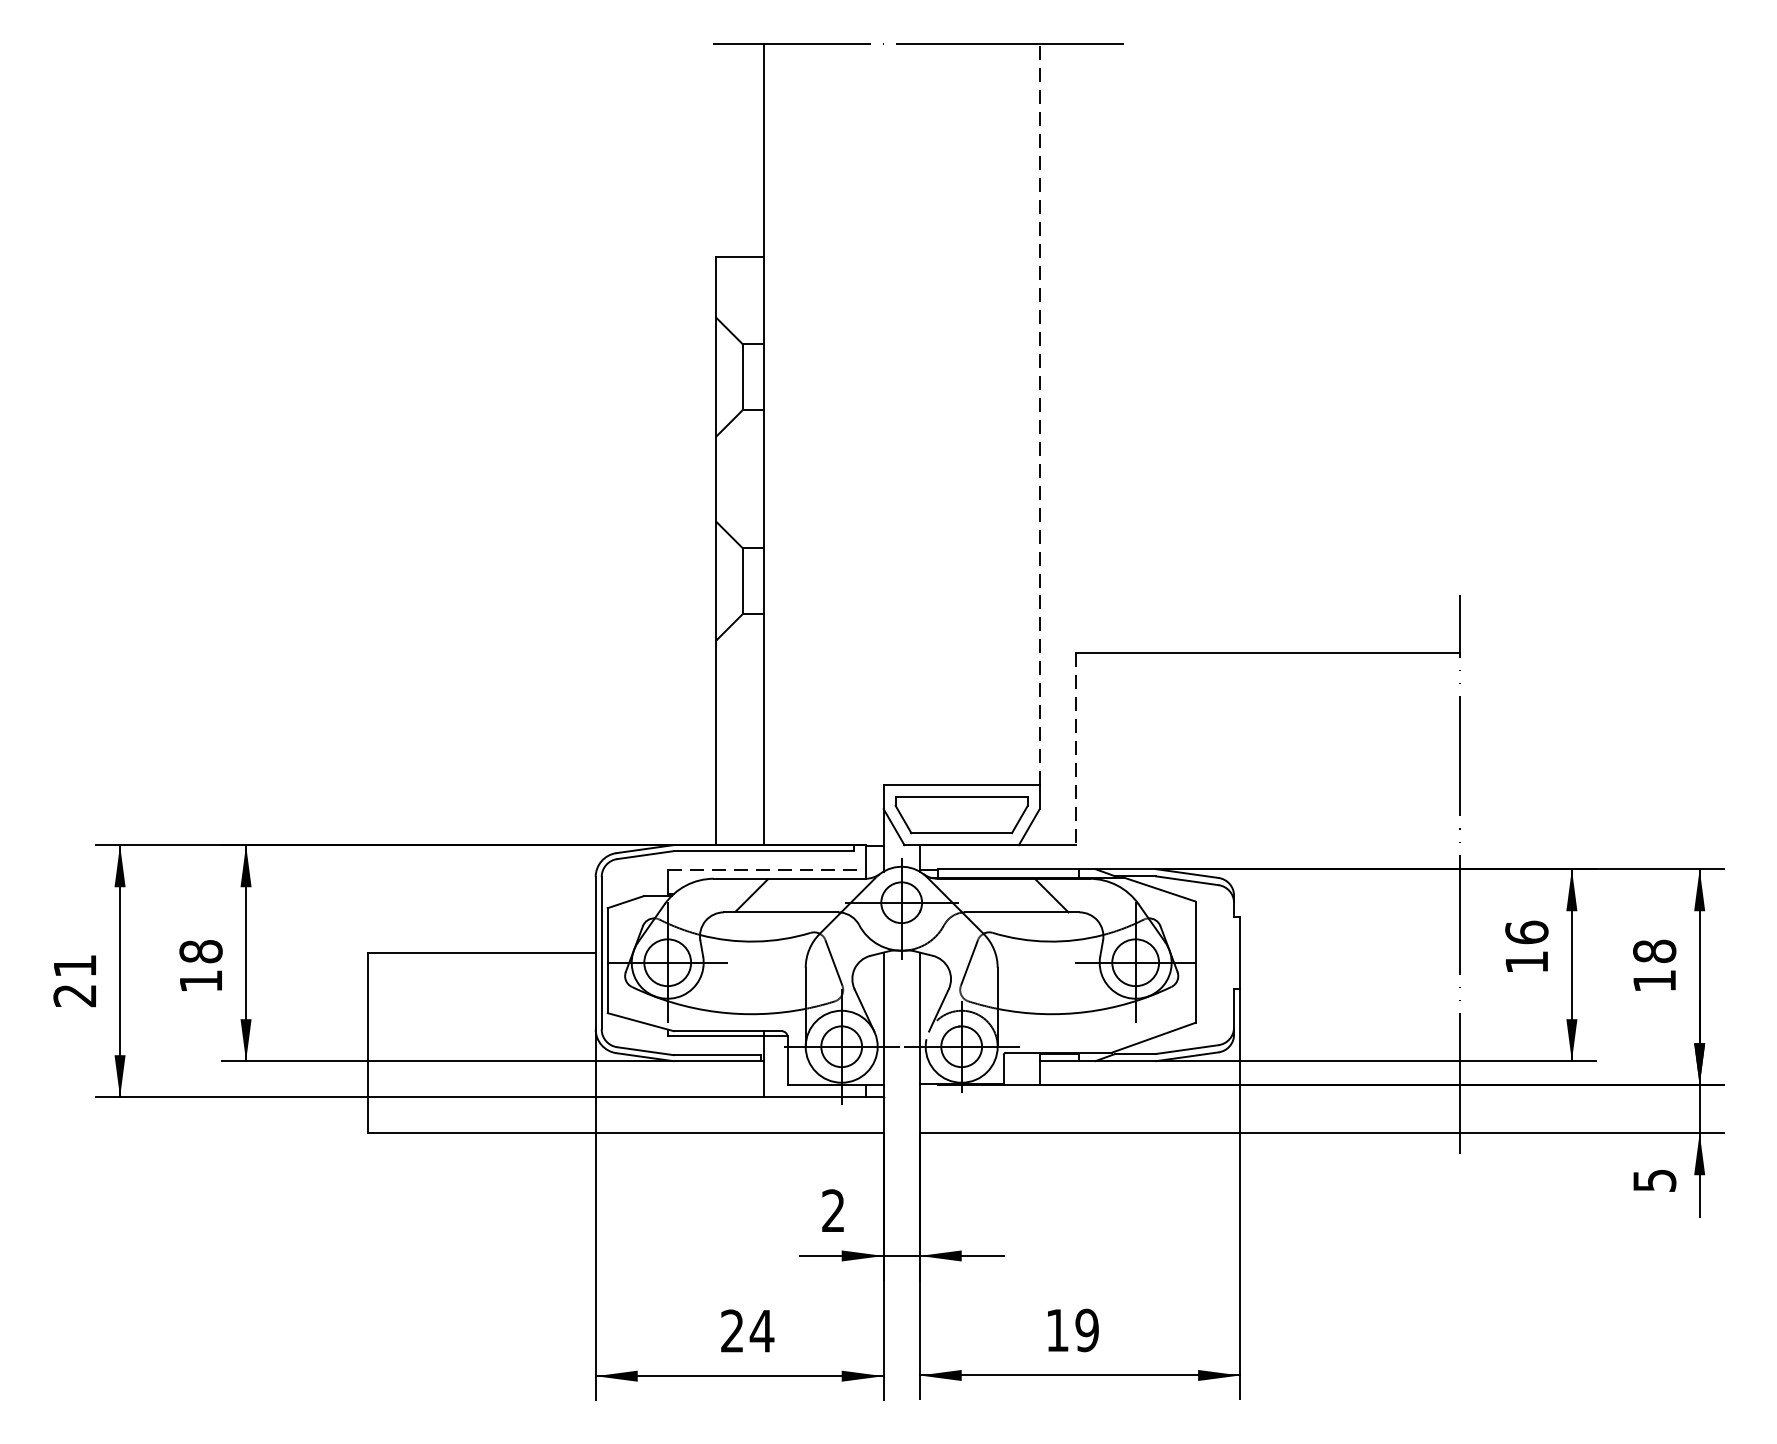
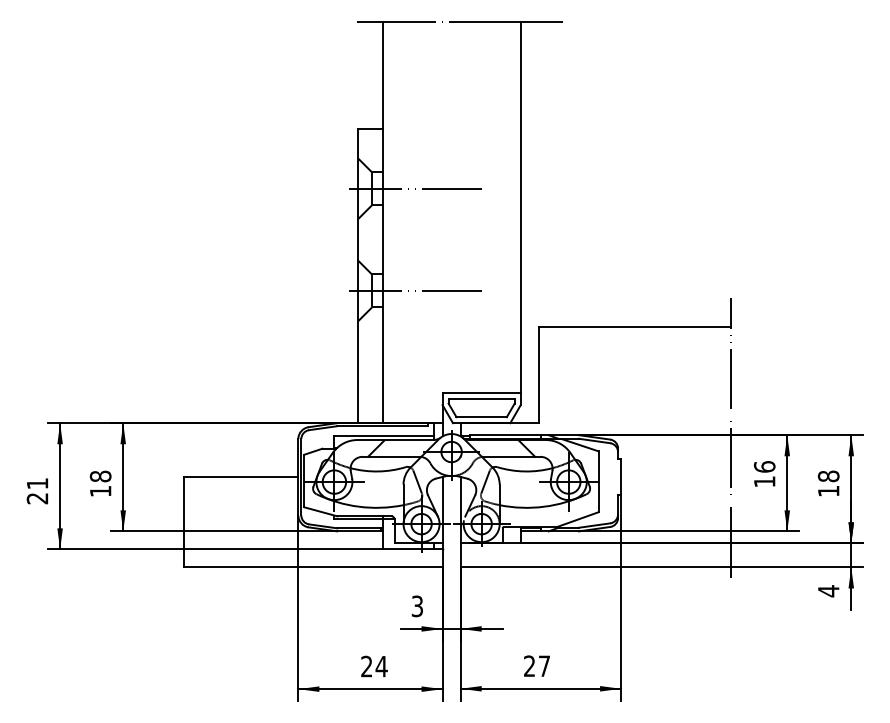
line: (829, 376) -> (415, 188), added
line: (1039, 414) -> (520, 207), dashed -> solid
line: (829, 580) -> (415, 290), added
line: (1075, 749) -> (538, 375), dashed -> solid
line: (767, 869) -> (384, 435), dashed -> solid
text: (1654, 1181) -> (828, 591), 5 -> 4
text: (831, 1211) -> (416, 606), 2 -> 3
text: (1073, 1330) -> (537, 666), 19 -> 27

